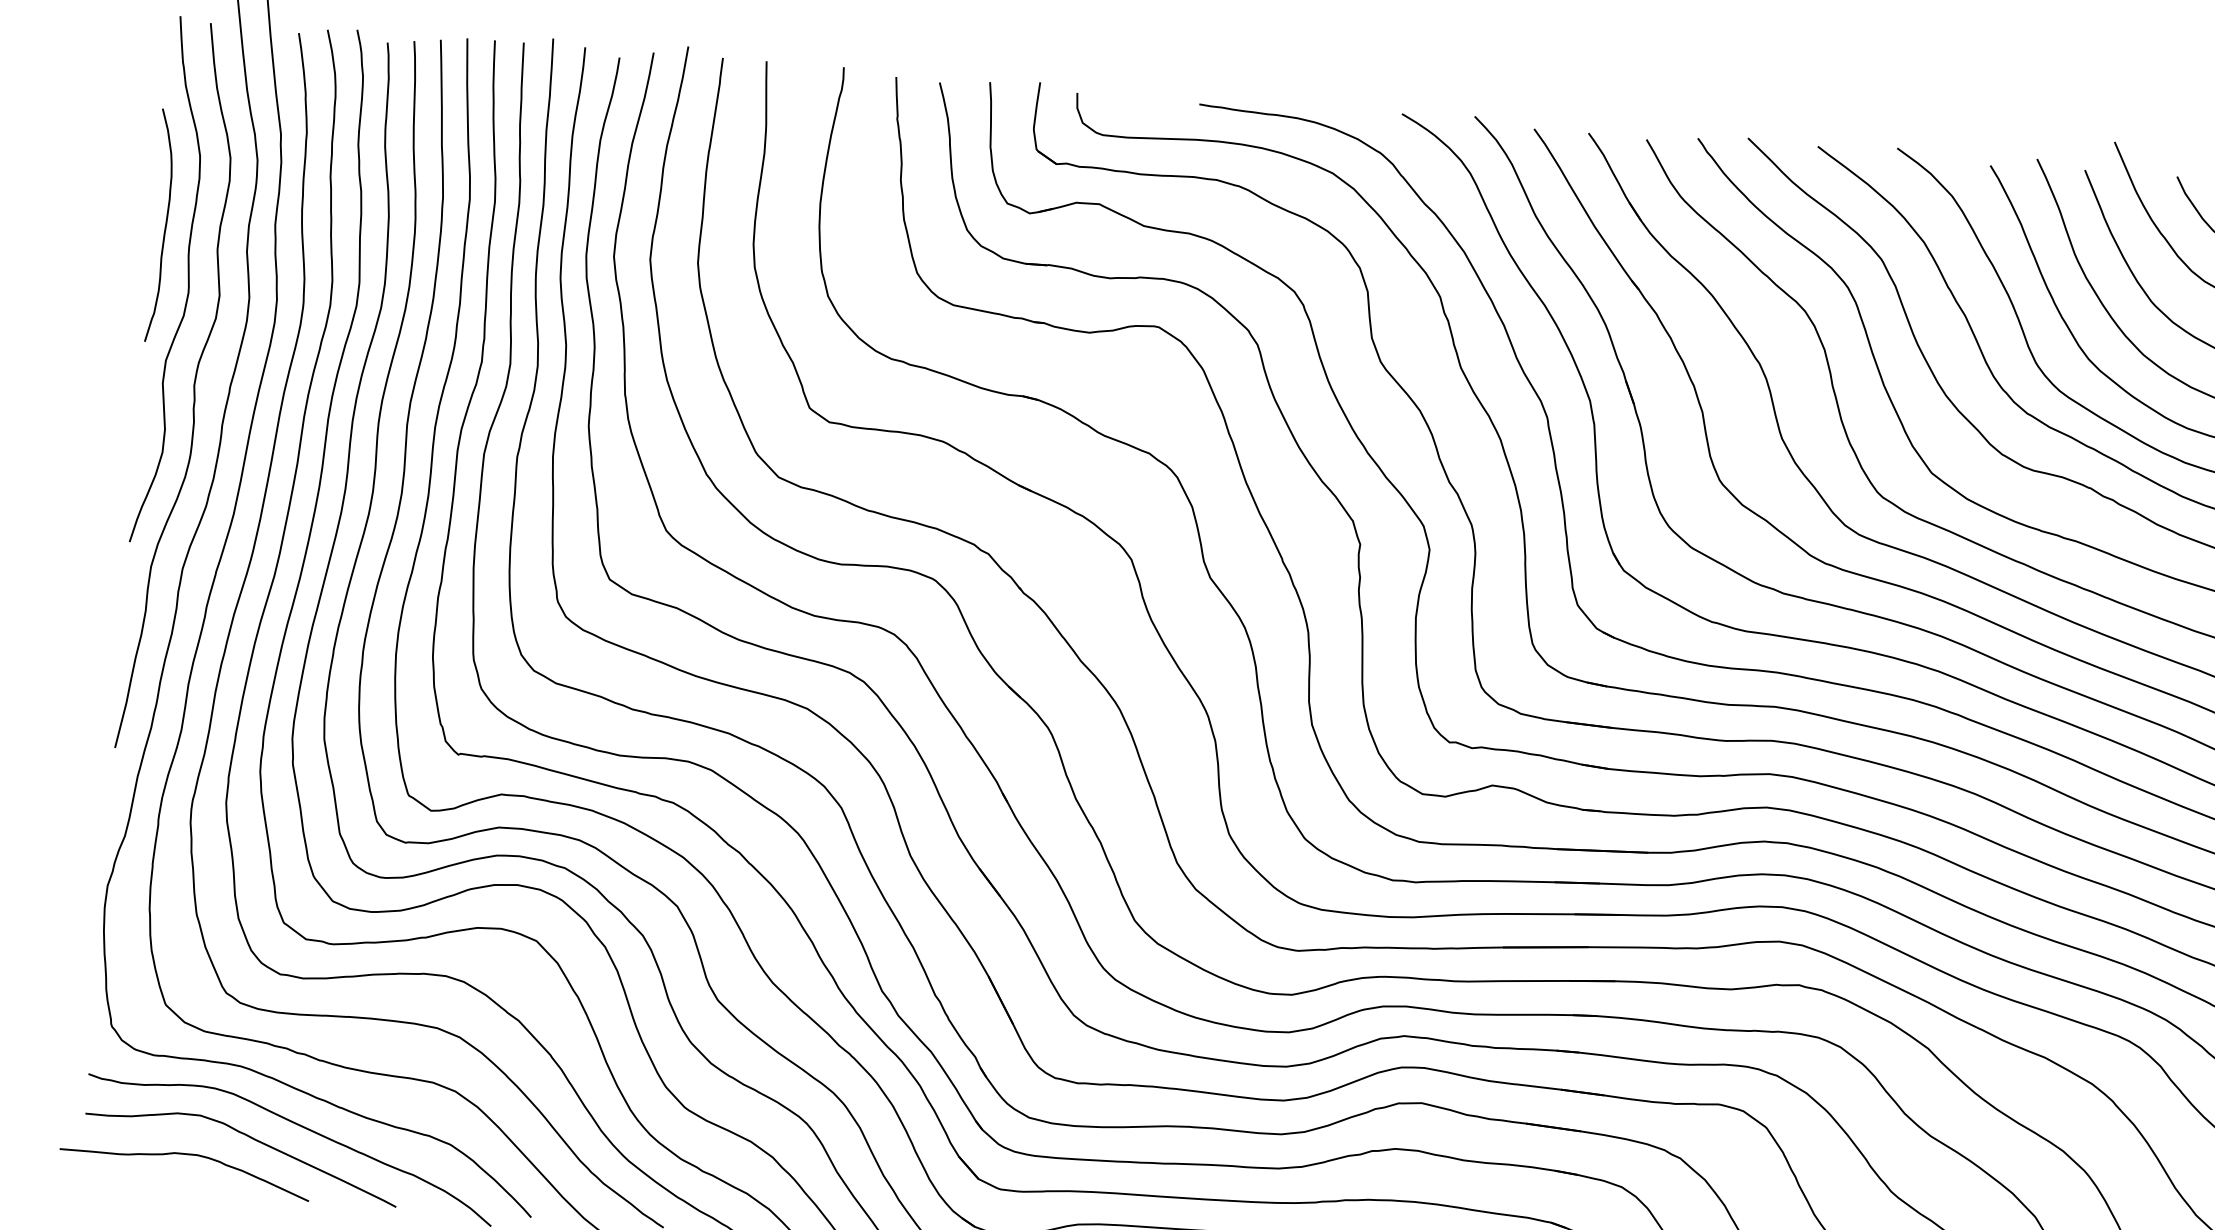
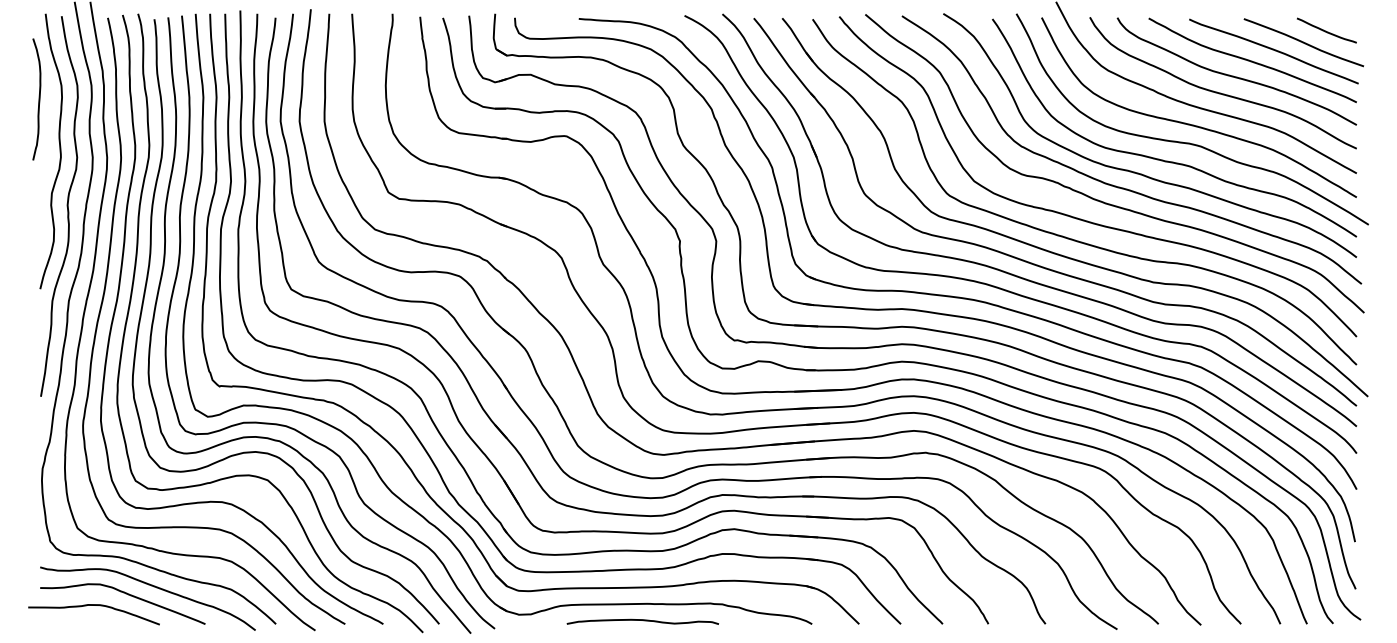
curve: (163, 225) -> (38, 99), moved

